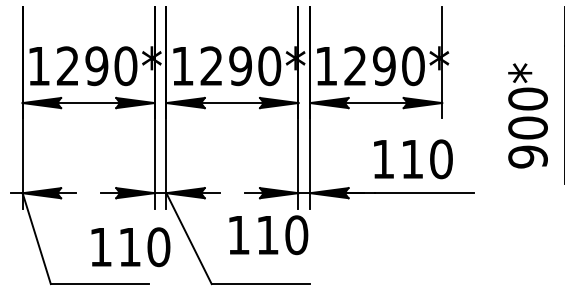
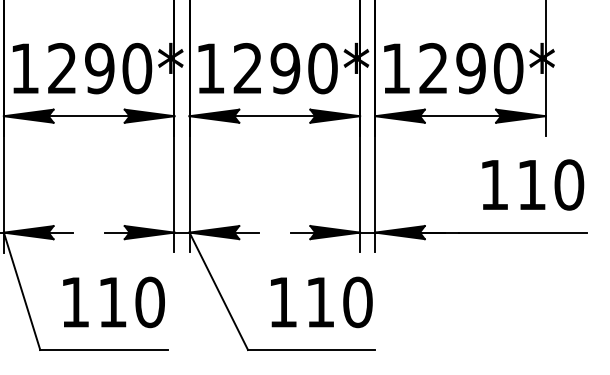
text: (413, 159) -> (533, 185), moved
text: (268, 235) -> (321, 302), moved
text: (130, 247) -> (113, 302), moved

